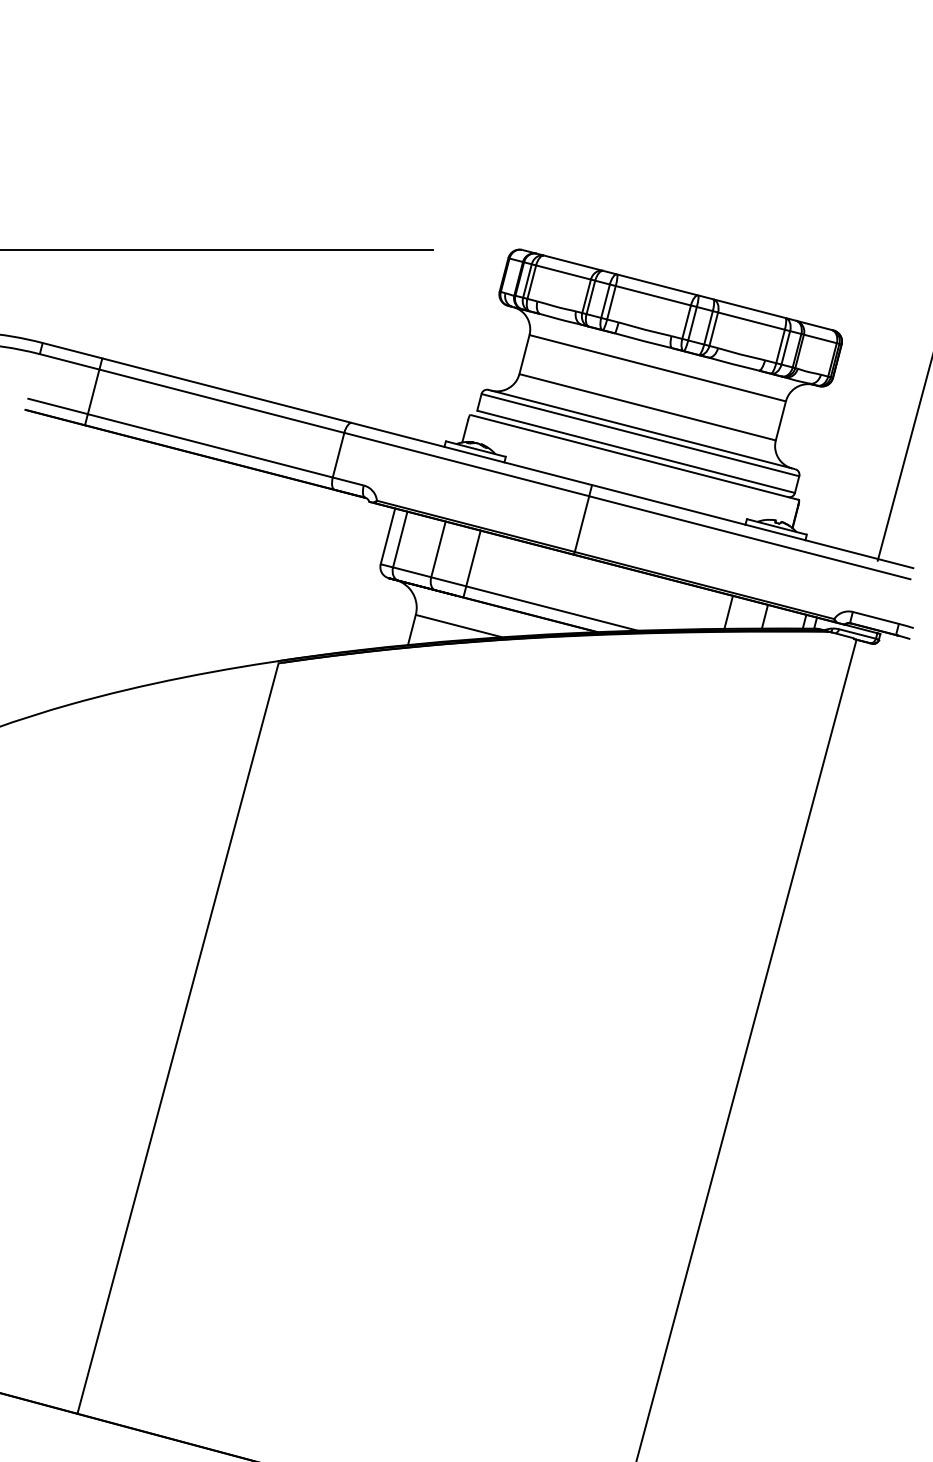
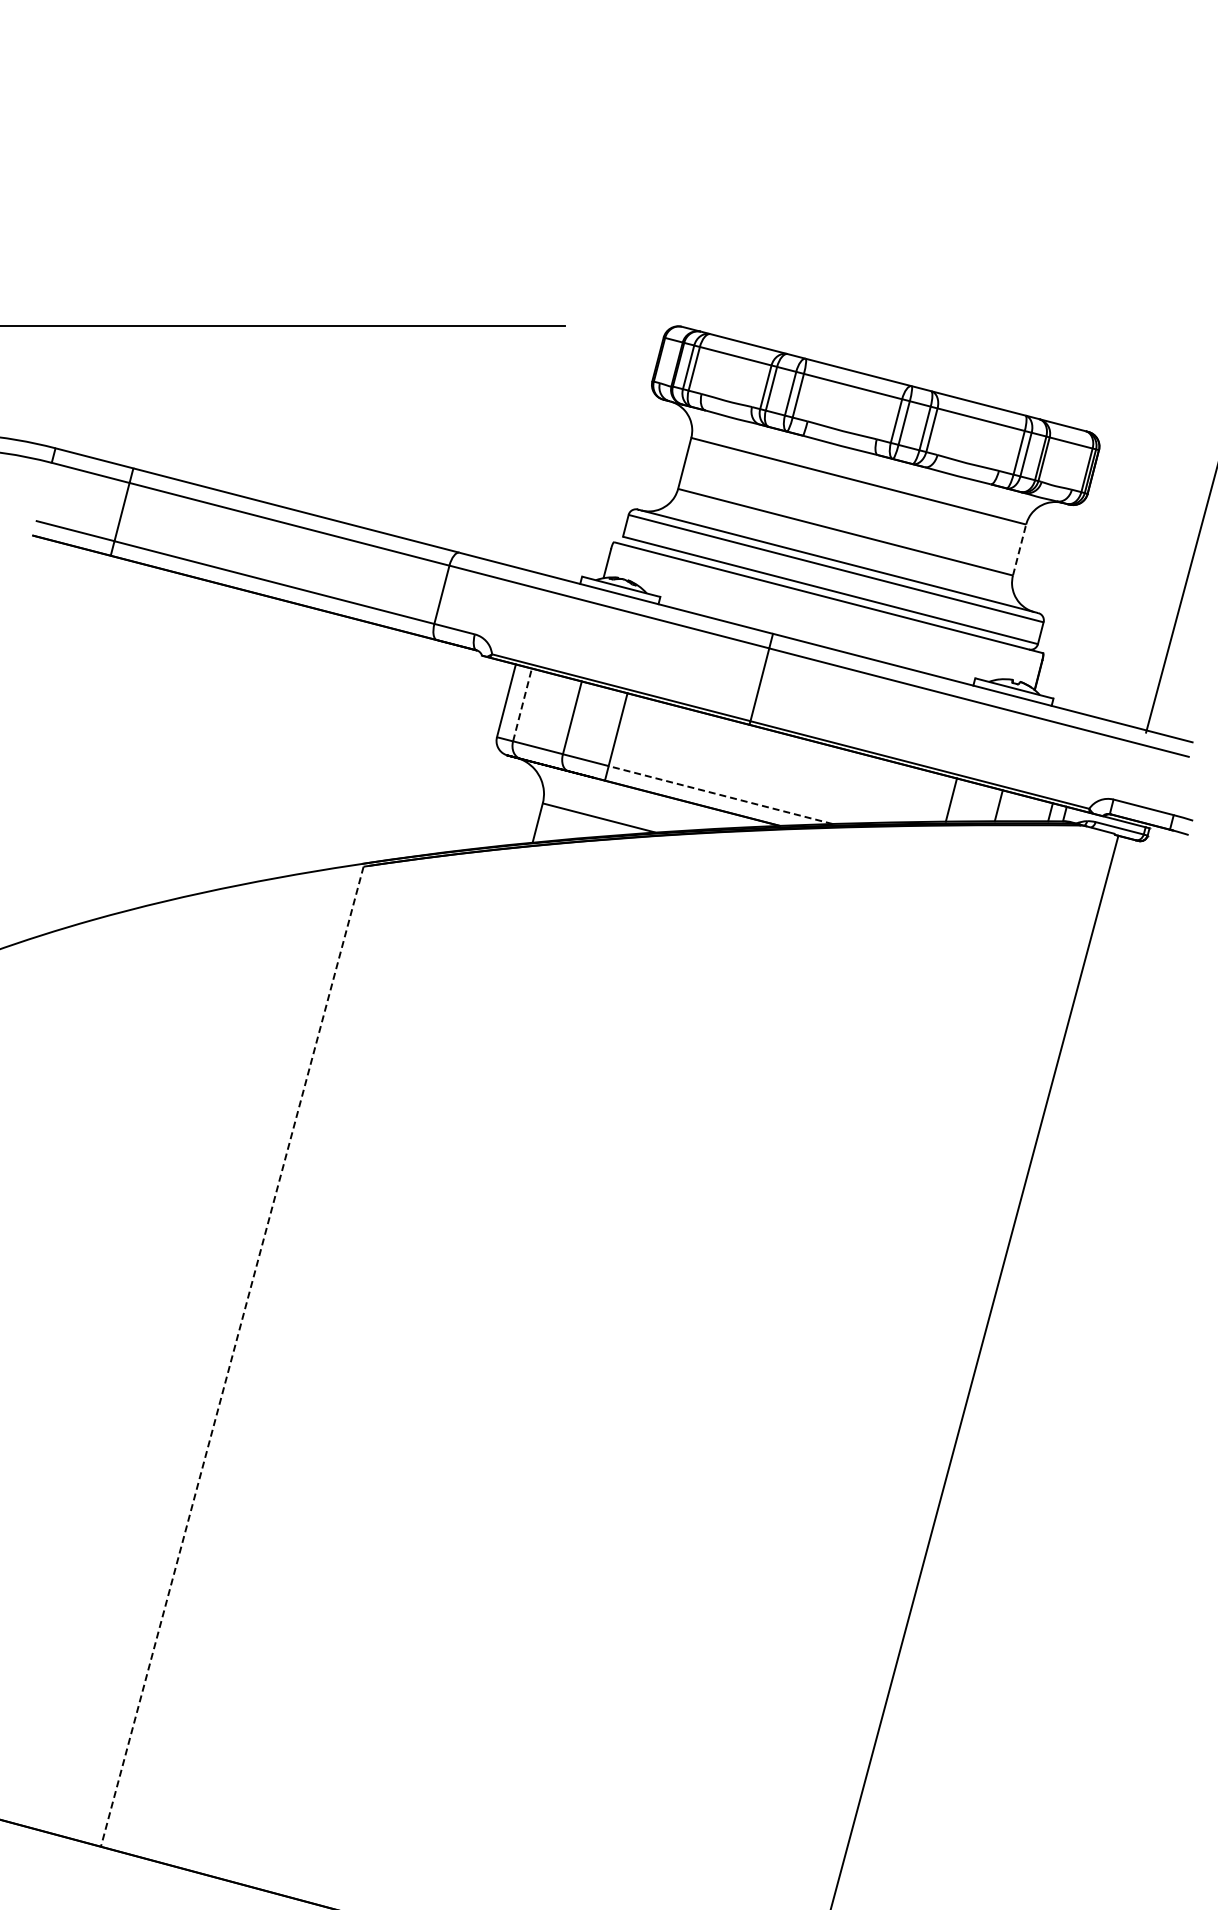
line: (780, 420) -> (1019, 549), solid -> dashed
line: (400, 539) -> (522, 704), solid -> dashed
line: (551, 608) -> (720, 795), solid -> dashed
line: (178, 1039) -> (232, 1357), solid -> dashed

